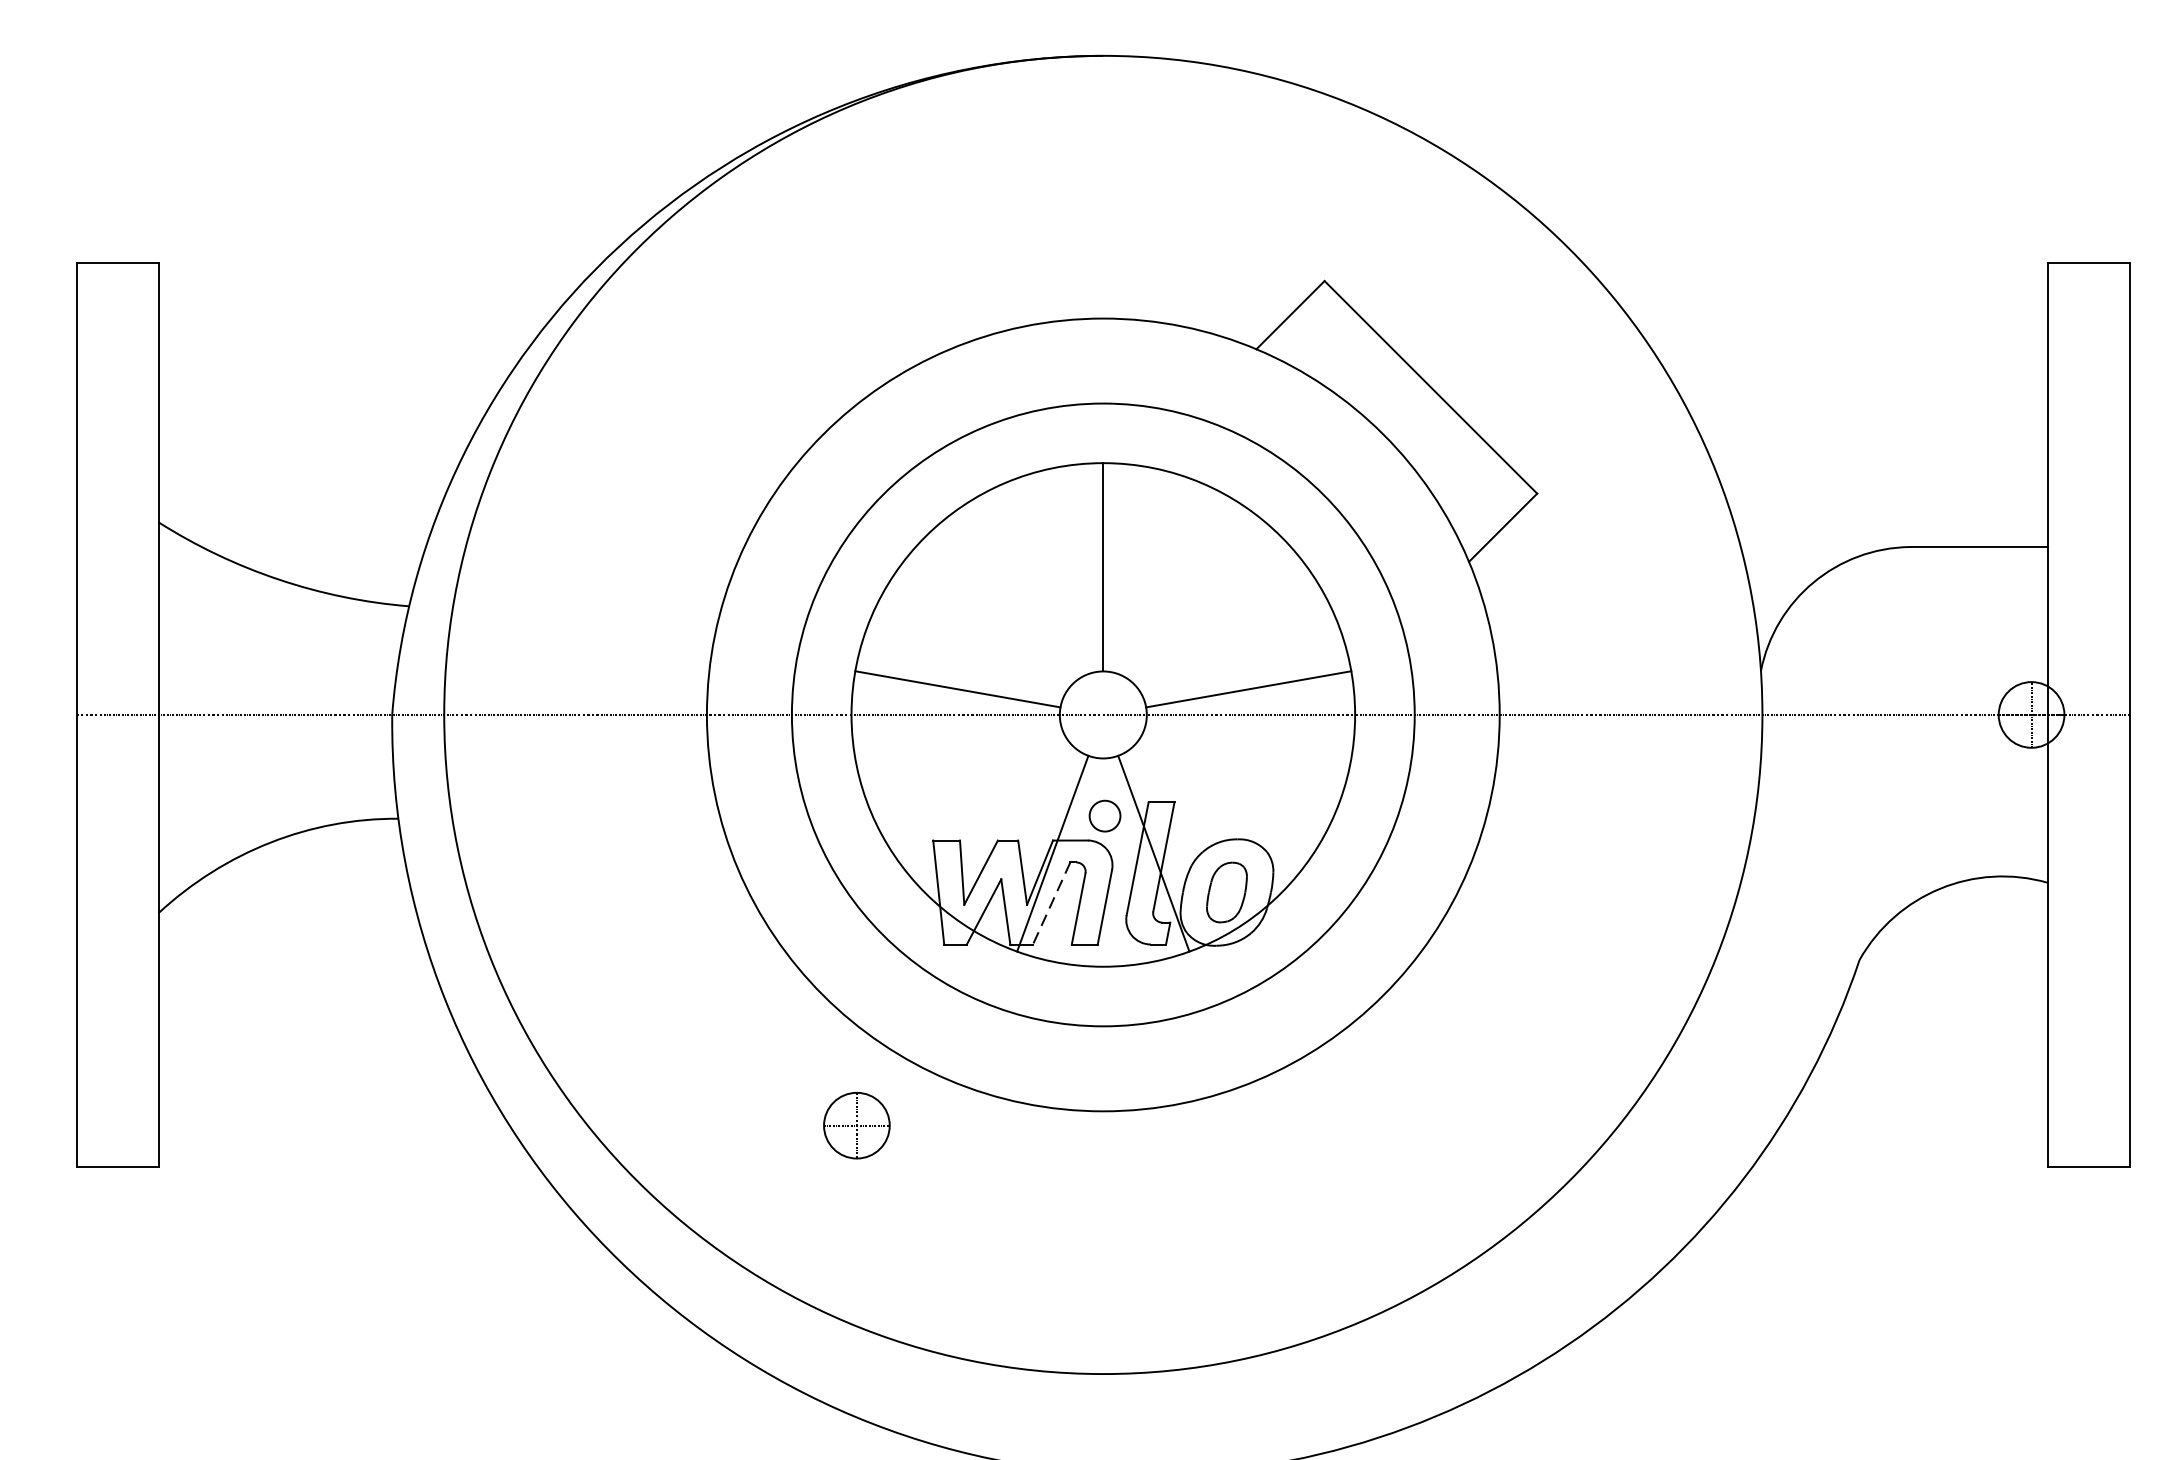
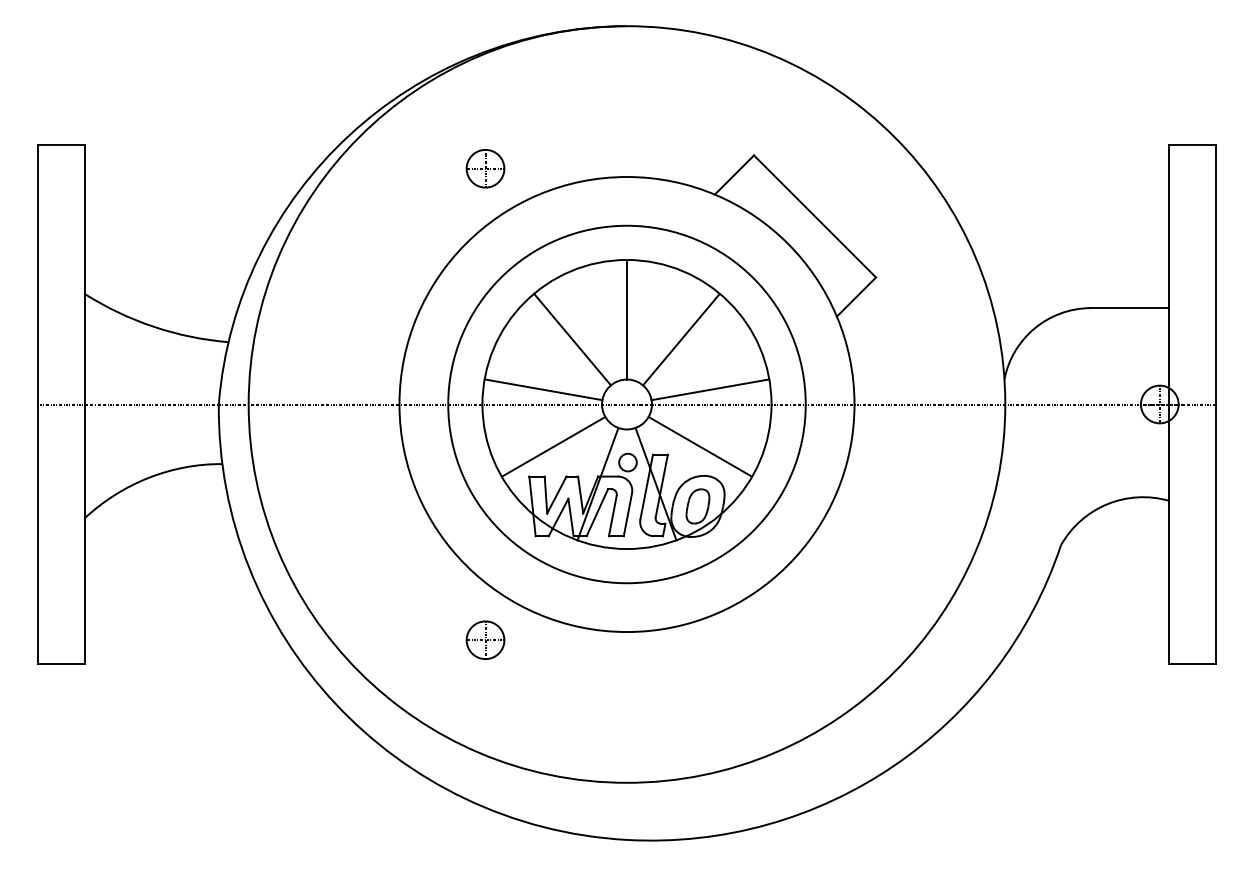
part: (856, 303) -> (485, 168), added
line: (1008, 601) -> (572, 339), added
line: (1198, 601) -> (681, 339), added
line: (975, 788) -> (553, 446), added
line: (1231, 788) -> (700, 446), added
line: (1051, 903) -> (597, 512), dashed -> solid

